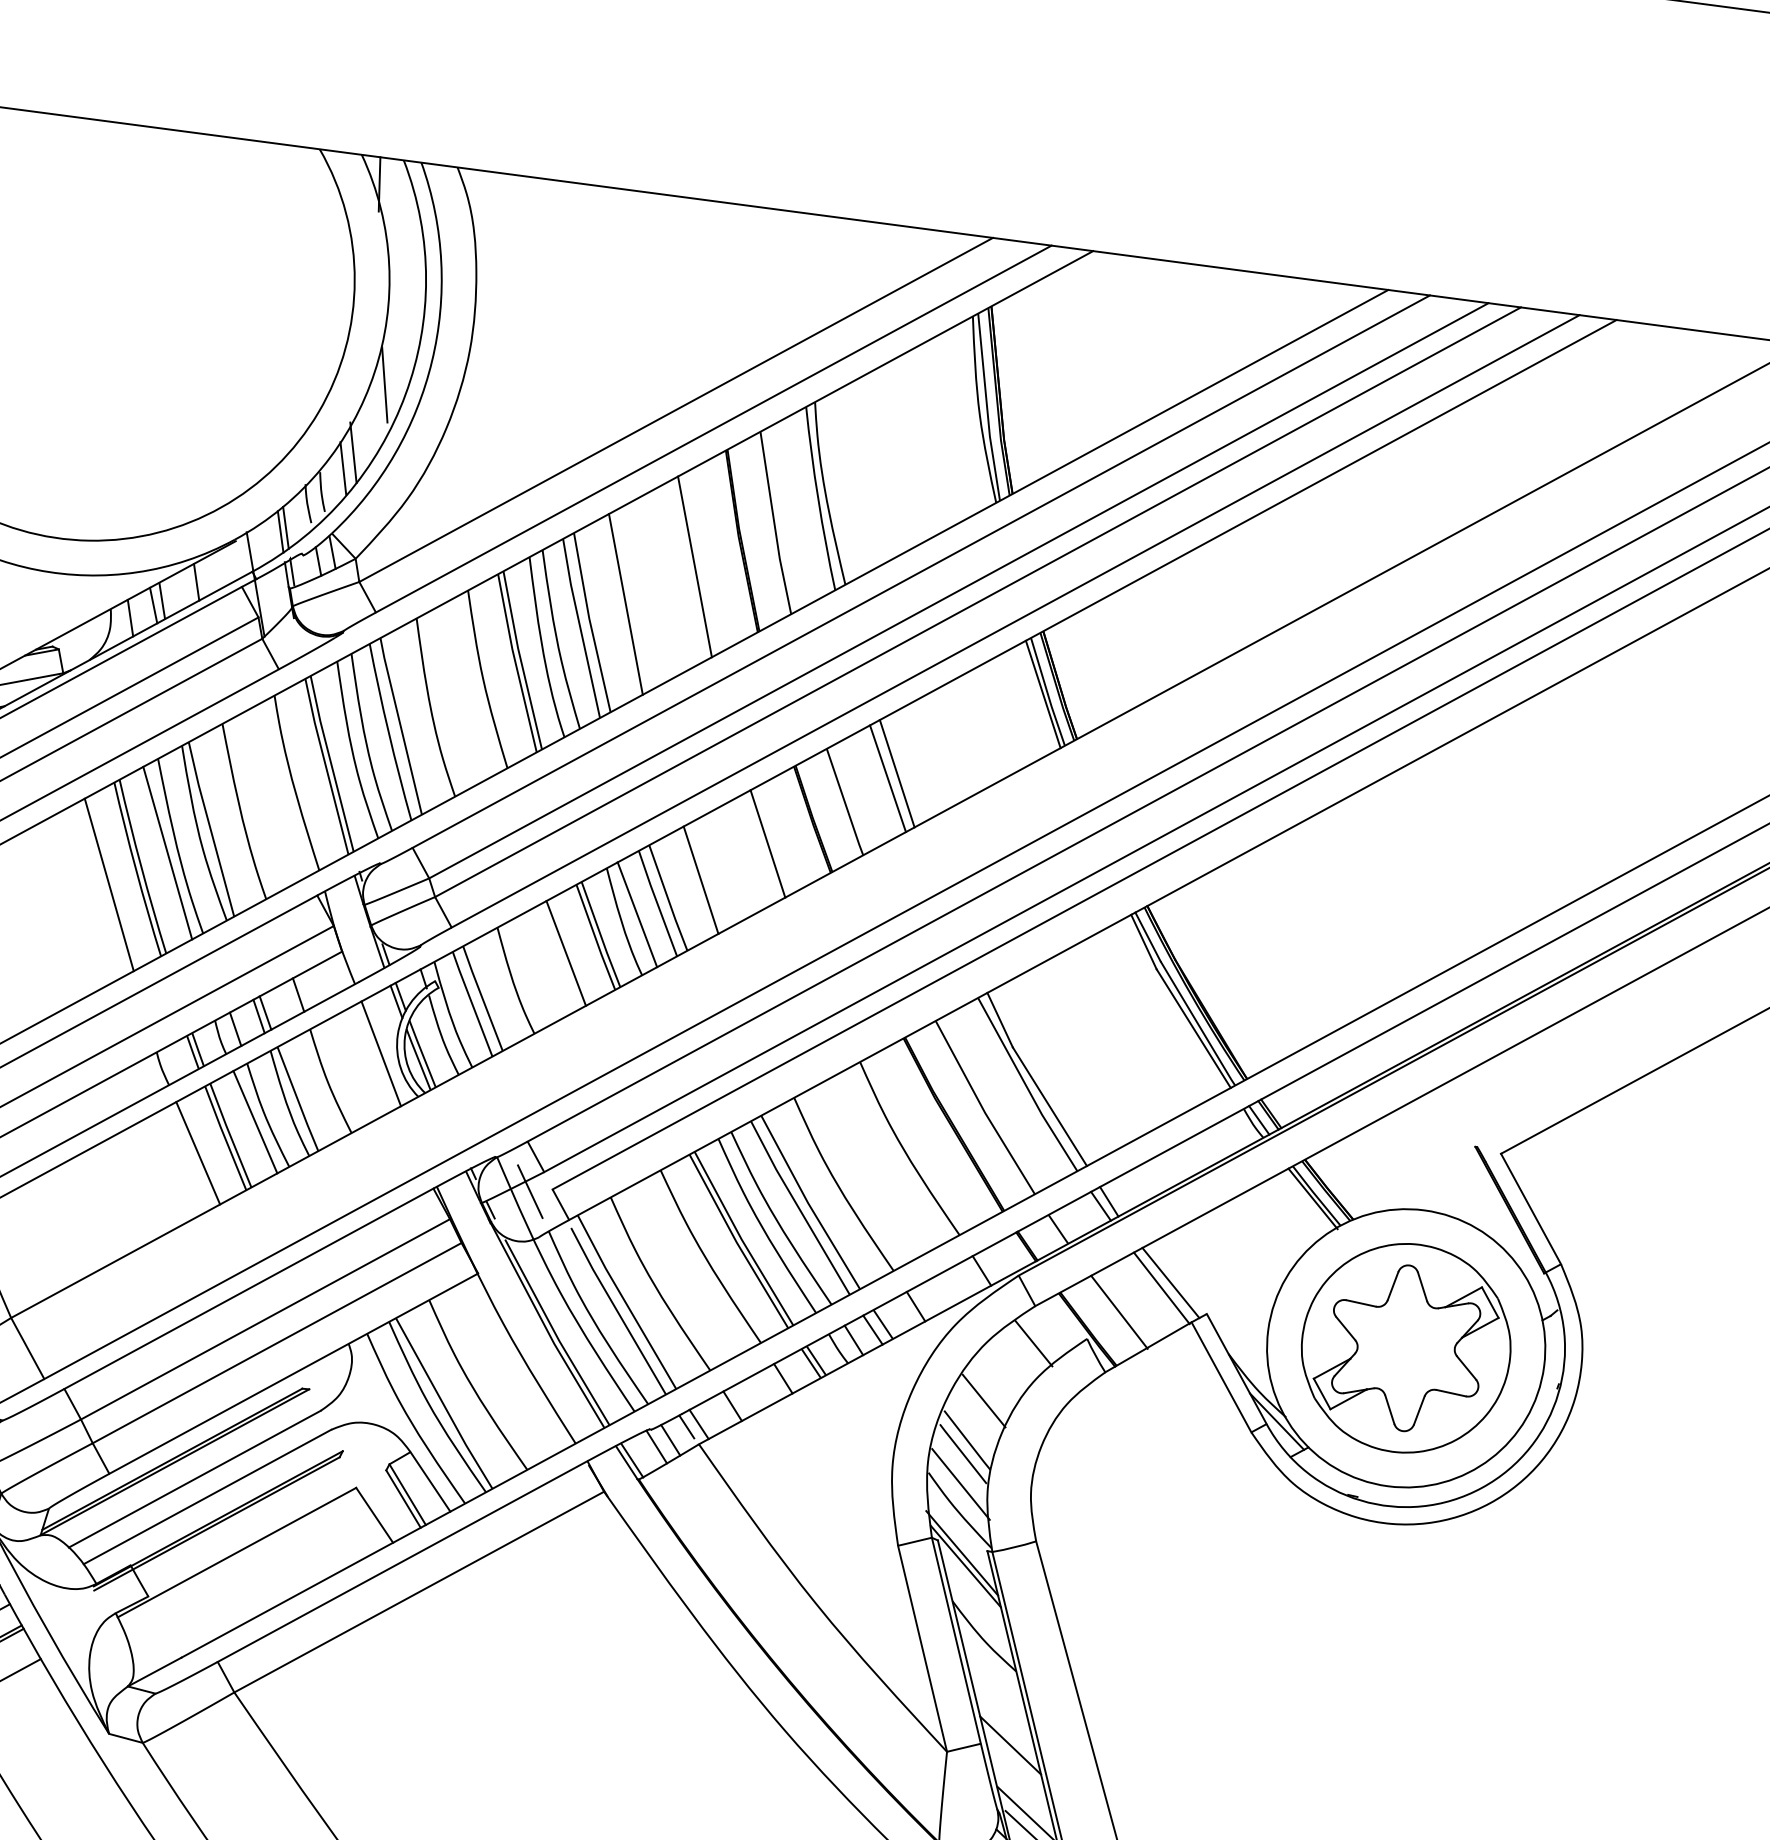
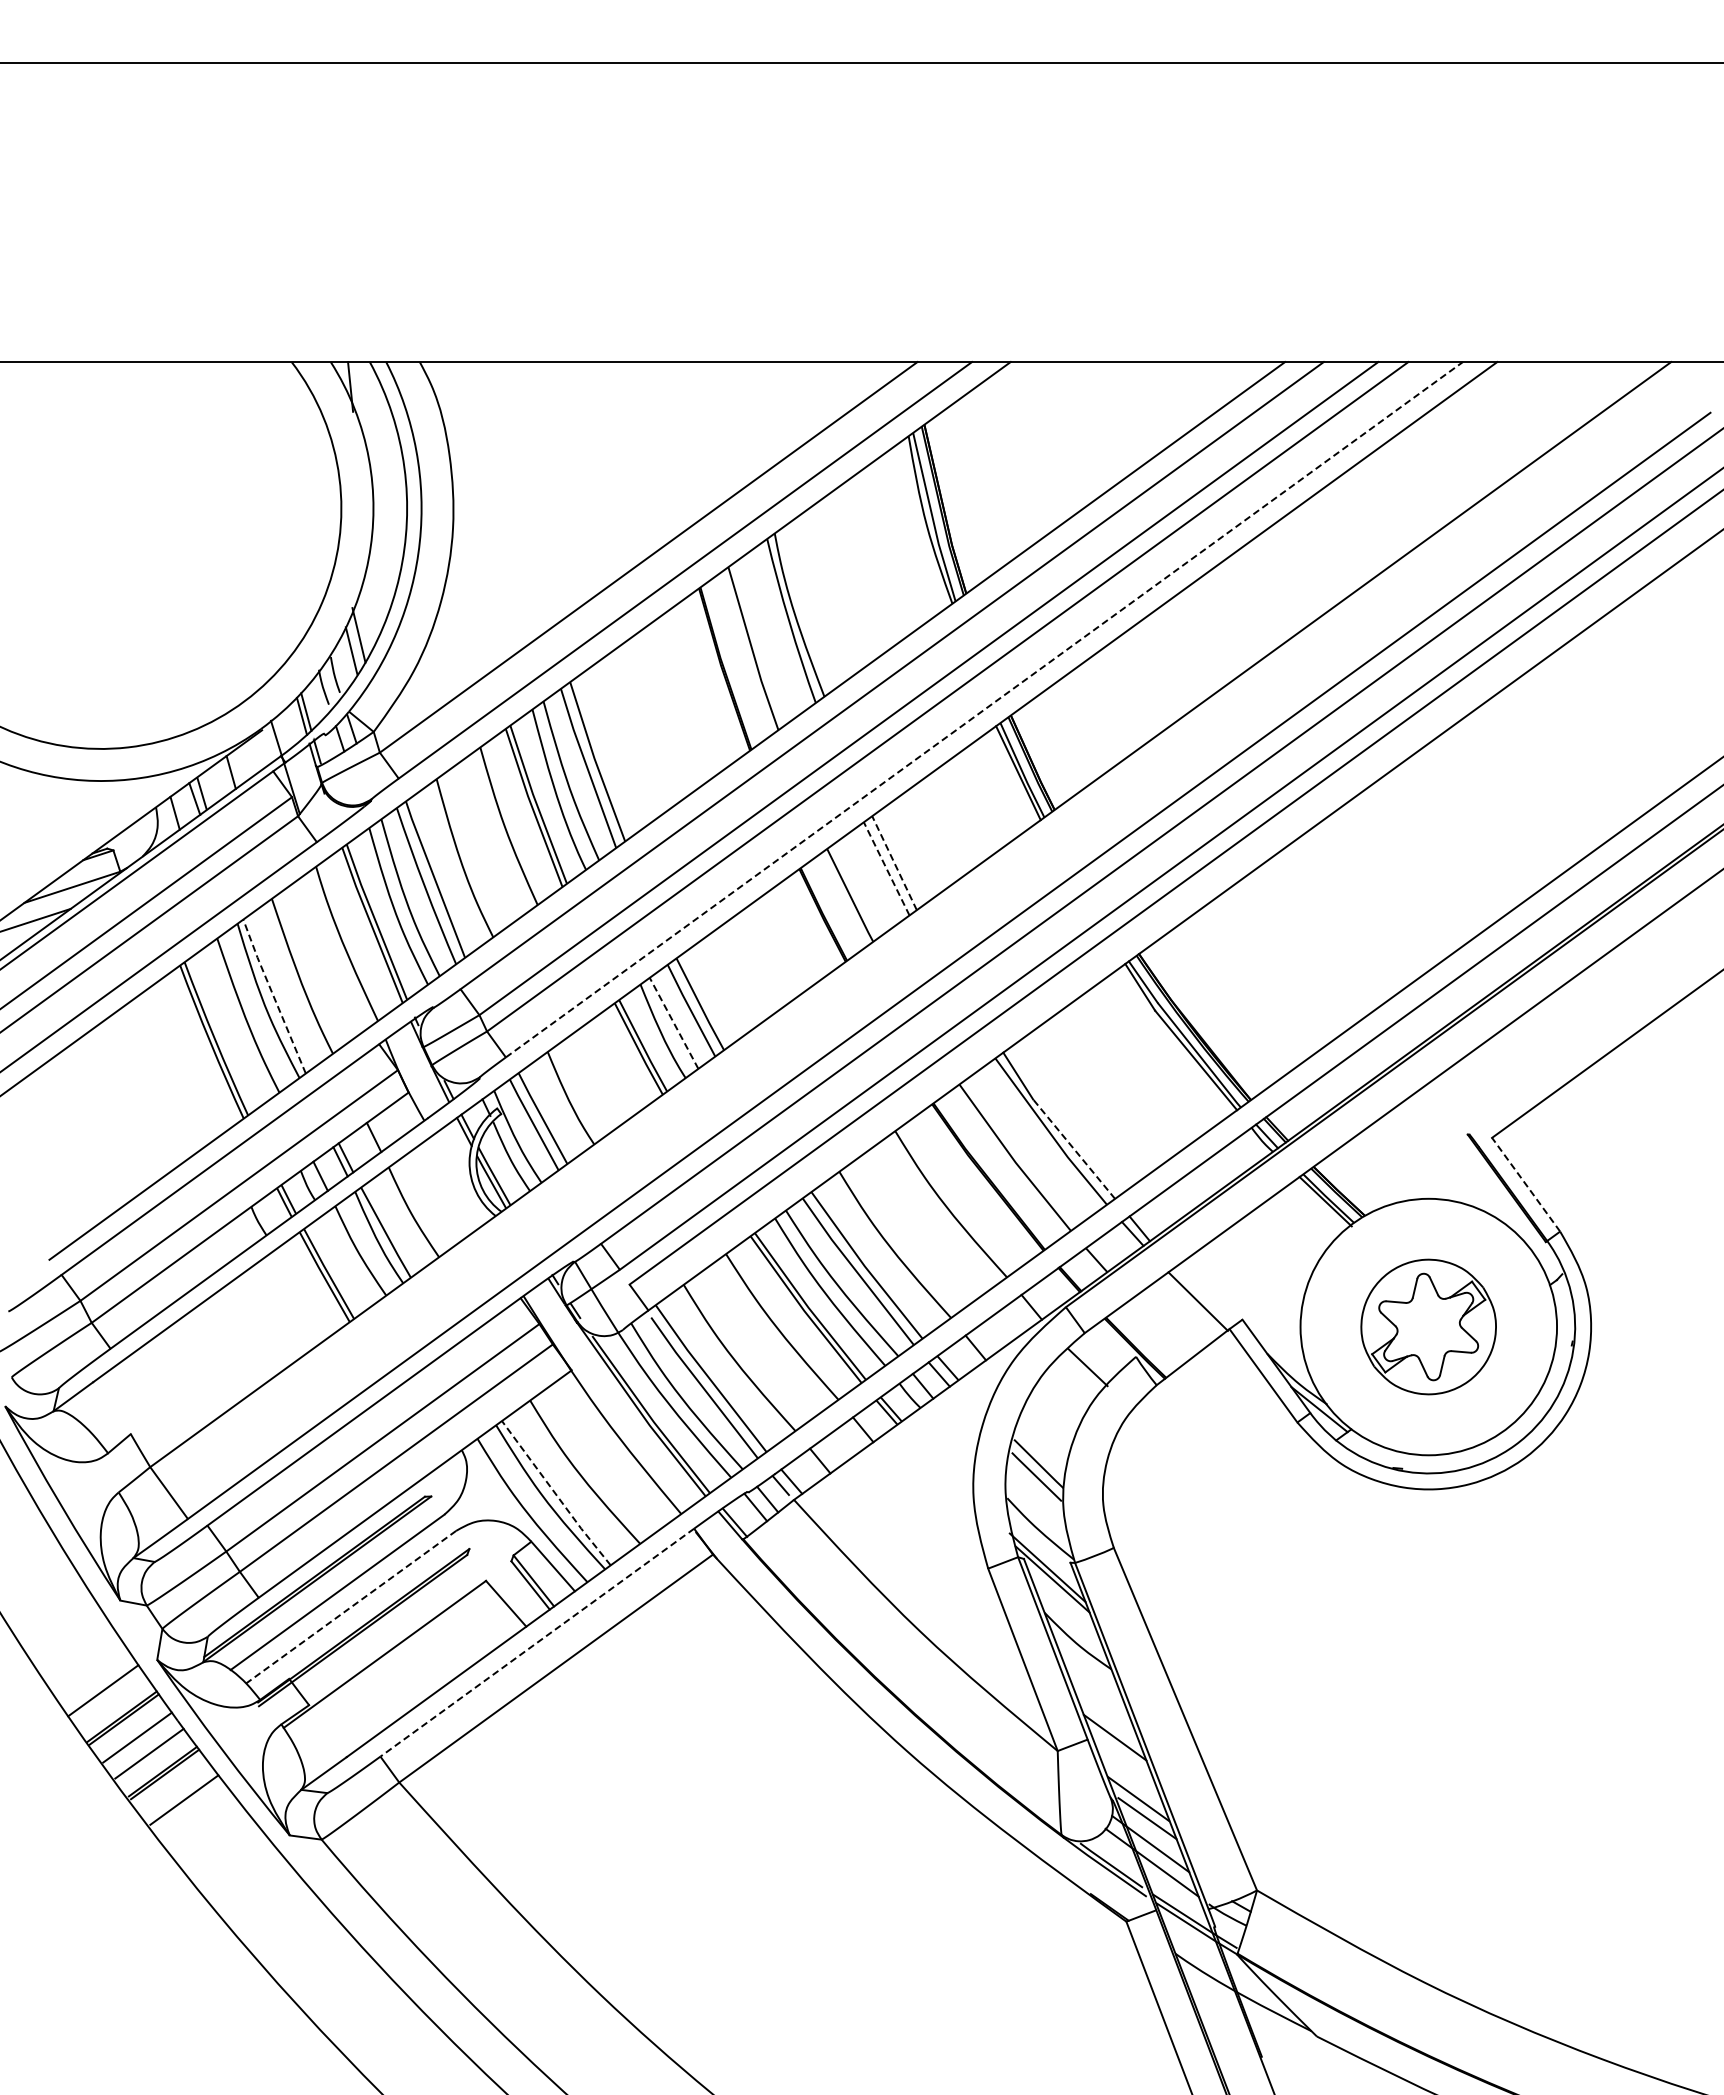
line: (384, 384) -> (379, 569), removed
line: (694, 566) -> (684, 698), removed
line: (625, 603) -> (625, 740), removed
line: (1015, 621) -> (984, 709), solid -> dashed
line: (897, 774) -> (894, 863), solid -> dashed
line: (887, 778) -> (886, 868), solid -> dashed
line: (210, 829) -> (273, 996), solid -> dashed
line: (767, 843) -> (784, 942), removed
line: (167, 853) -> (237, 1023), removed
line: (700, 880) -> (727, 984), removed
line: (108, 884) -> (187, 1059), removed
line: (637, 914) -> (674, 1023), solid -> dashed
line: (566, 952) -> (613, 1066), removed
line: (381, 1052) -> (456, 1180), removed
line: (1049, 1105) -> (1073, 1148), solid -> dashed
line: (255, 1121) -> (349, 1258), removed
line: (198, 1152) -> (301, 1293), removed
line: (530, 1190) -> (609, 1288), removed
line: (1531, 1208) -> (1526, 1184), solid -> dashed
line: (1170, 1282) -> (1205, 1295), removed
line: (1119, 1312) -> (1162, 1328), removed
part: (1405, 1347) -> (1428, 1326), size x0.7
line: (984, 1400) -> (1049, 1425), removed
line: (443, 1404) -> (555, 1494), solid -> dashed
line: (960, 1483) -> (1037, 1504), removed
line: (207, 1497) -> (351, 1607), solid -> dashed
line: (402, 1561) -> (537, 1642), solid -> dashed

